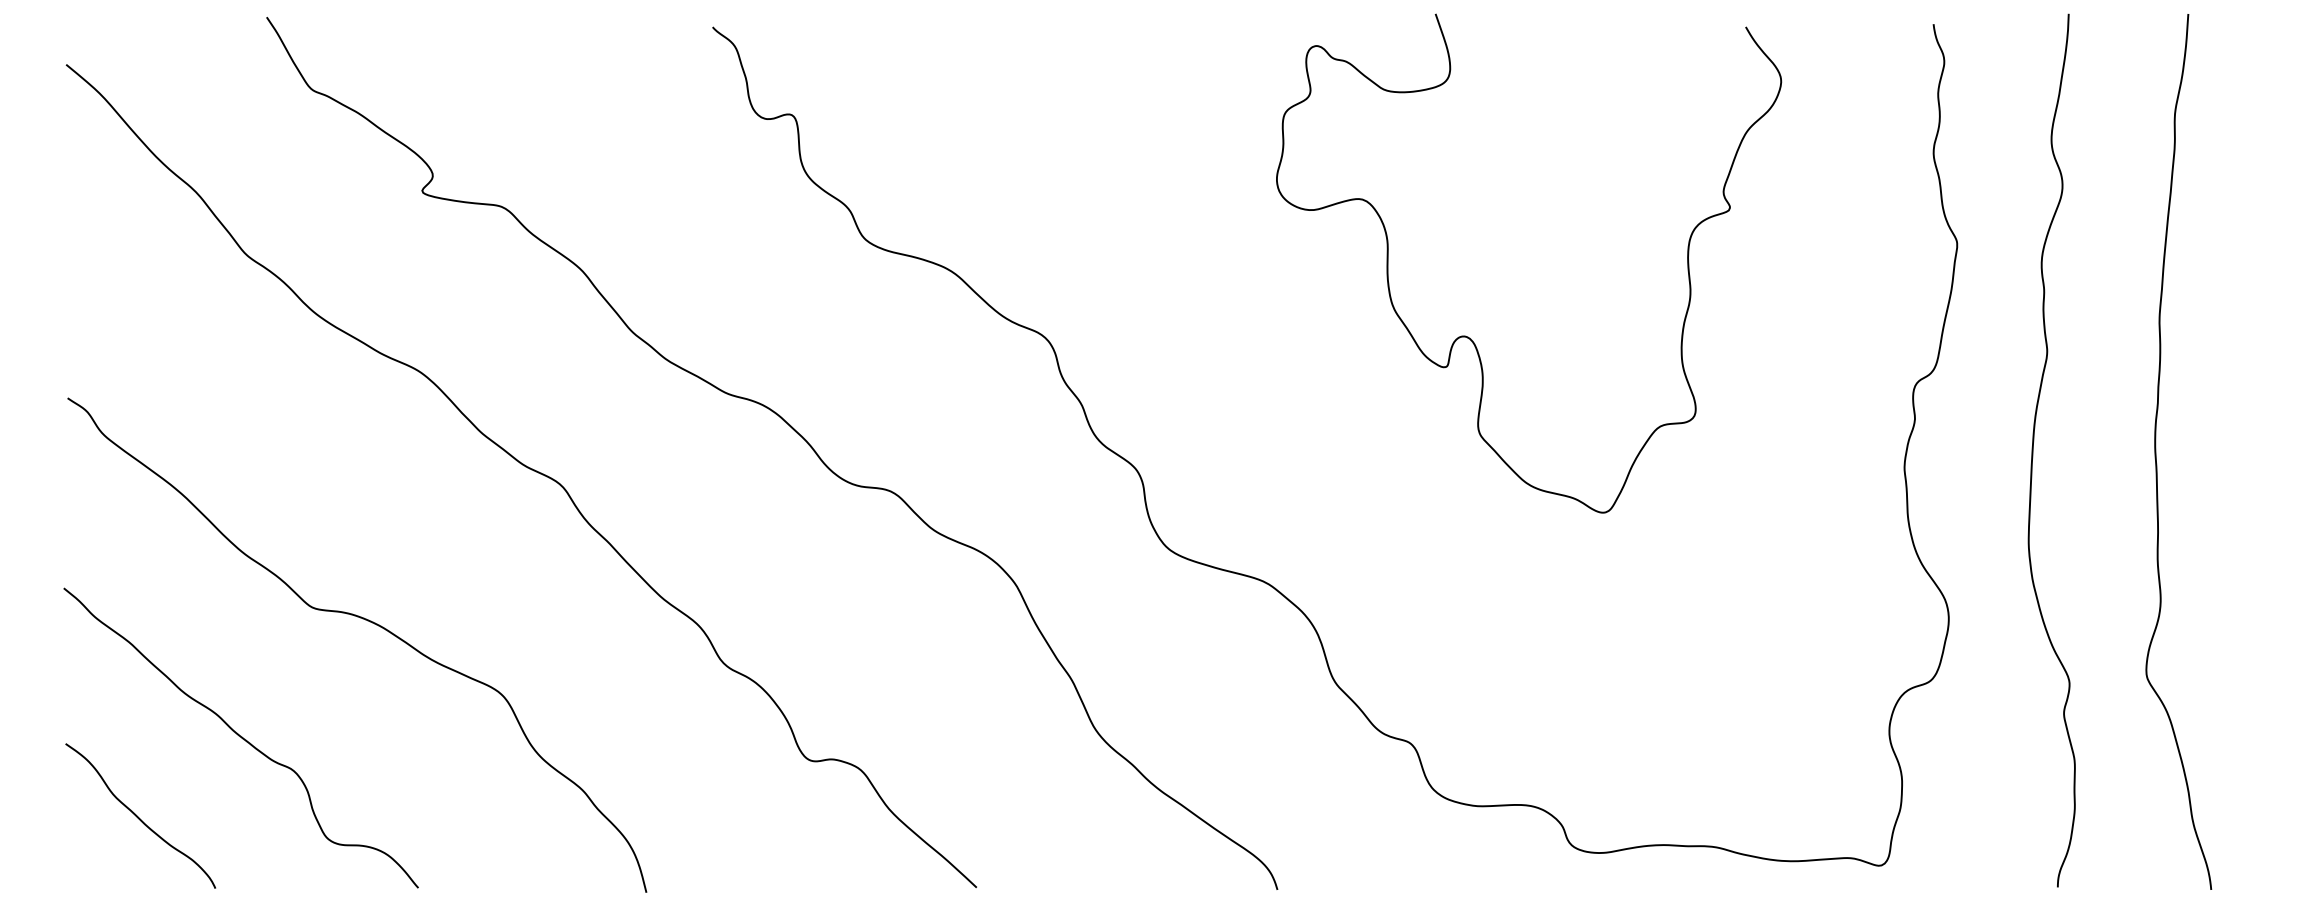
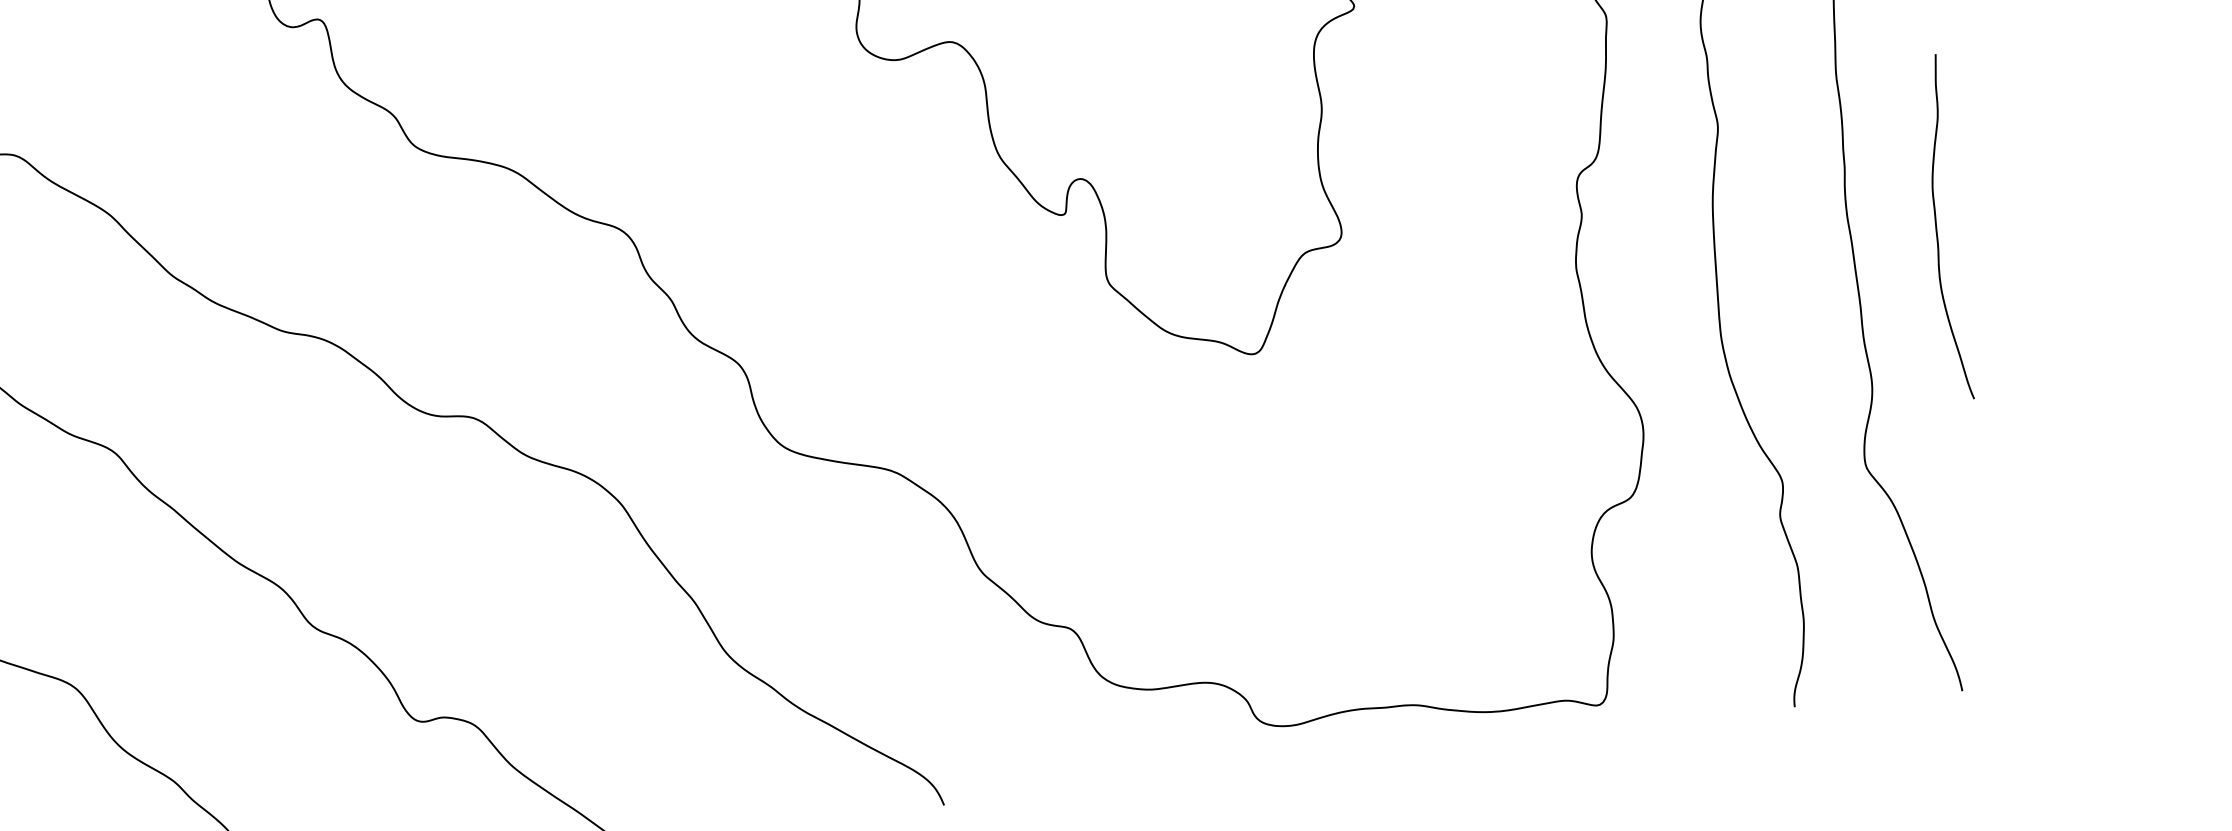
curve: (2235, 468) -> (1937, 228), added

